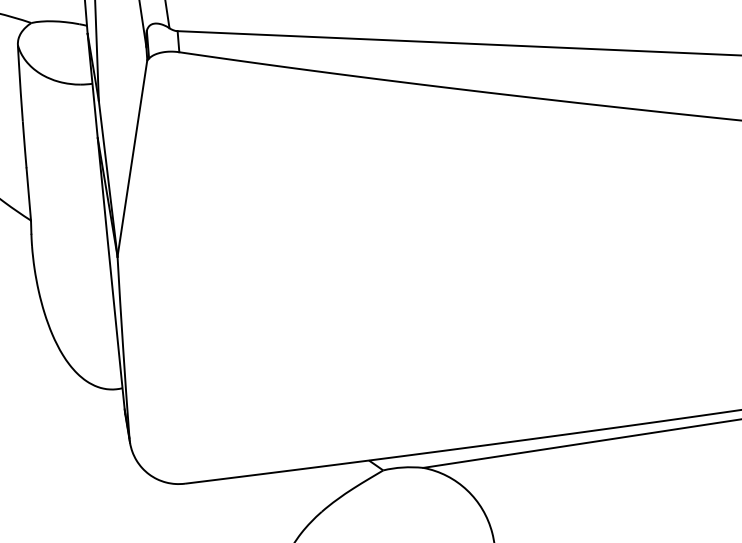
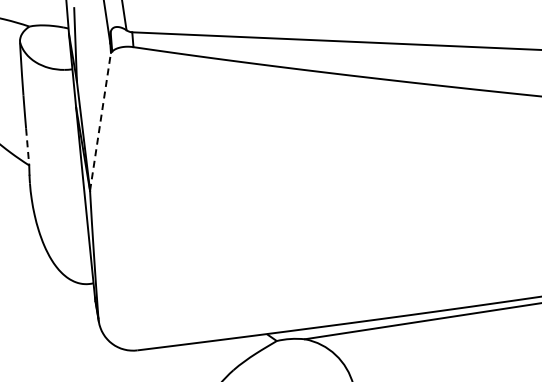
line: (132, 158) -> (100, 121), solid -> dashed
line: (28, 195) -> (27, 147), solid -> dashed

